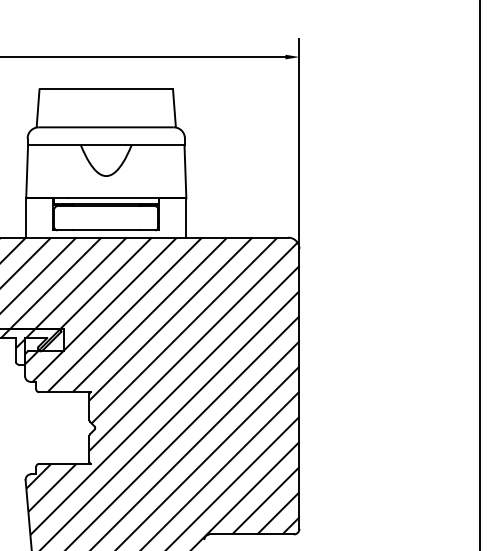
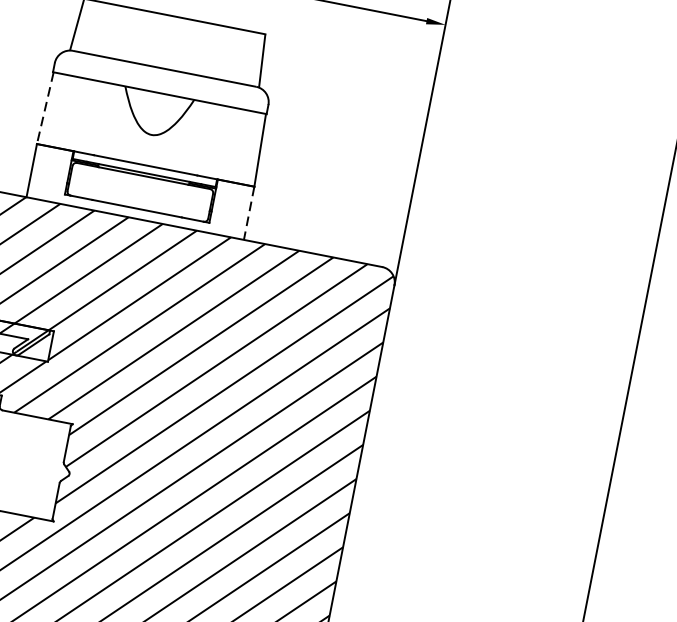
line: (27, 171) -> (45, 107), solid -> dashed
line: (186, 218) -> (249, 213), solid -> dashed

